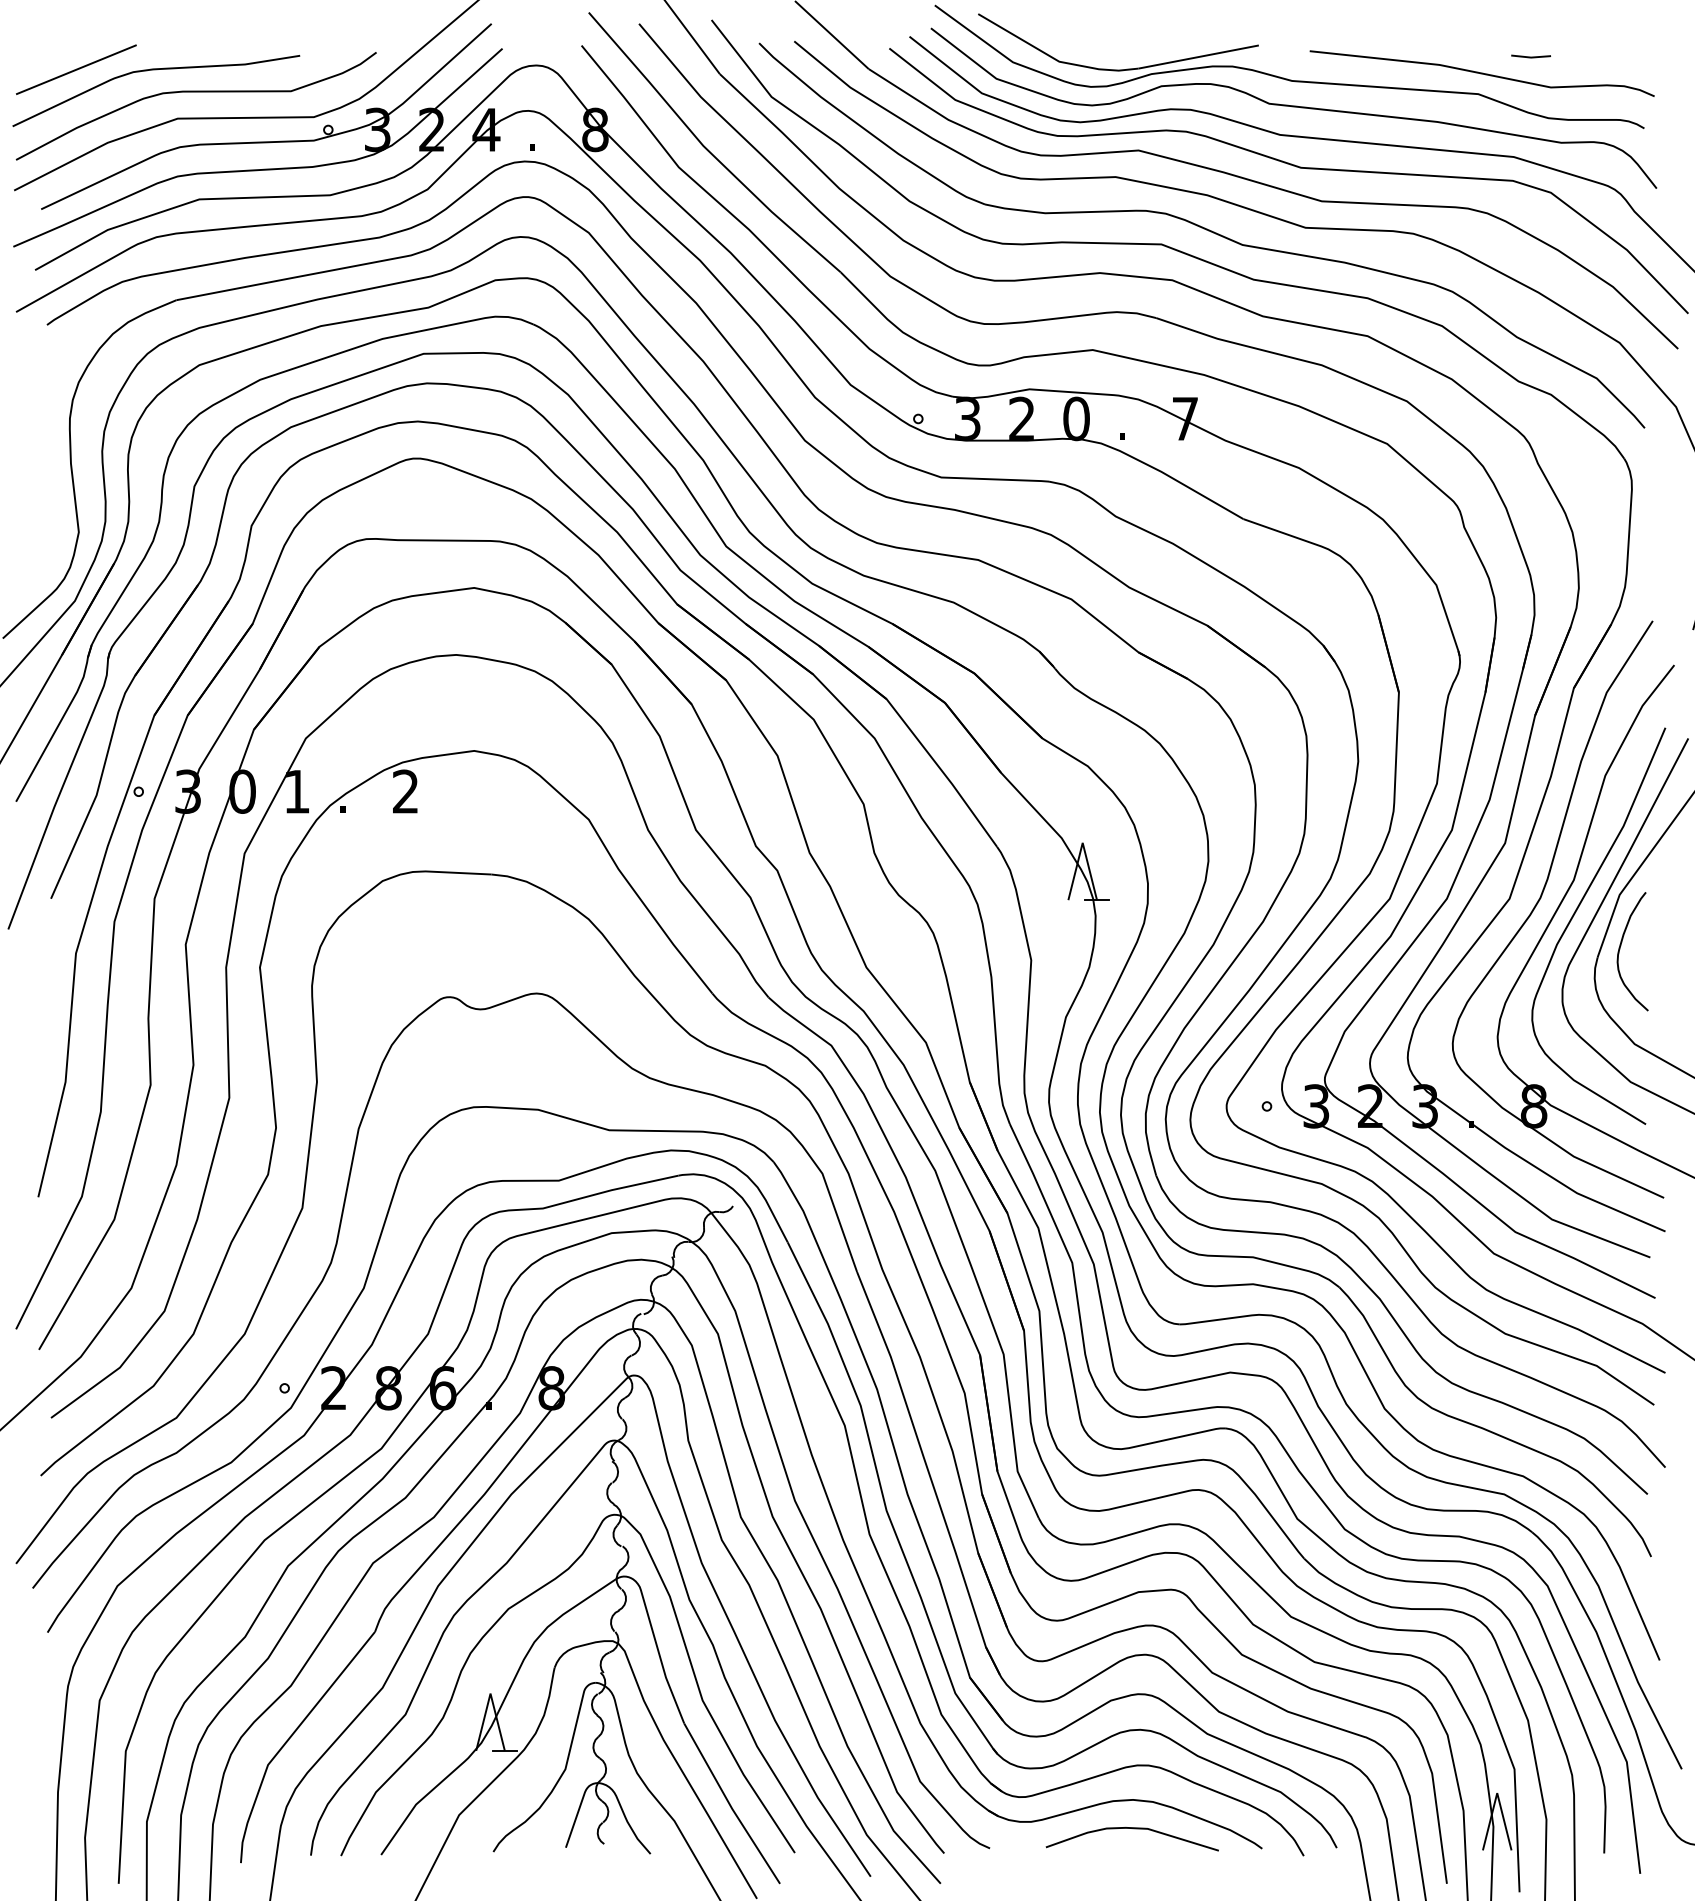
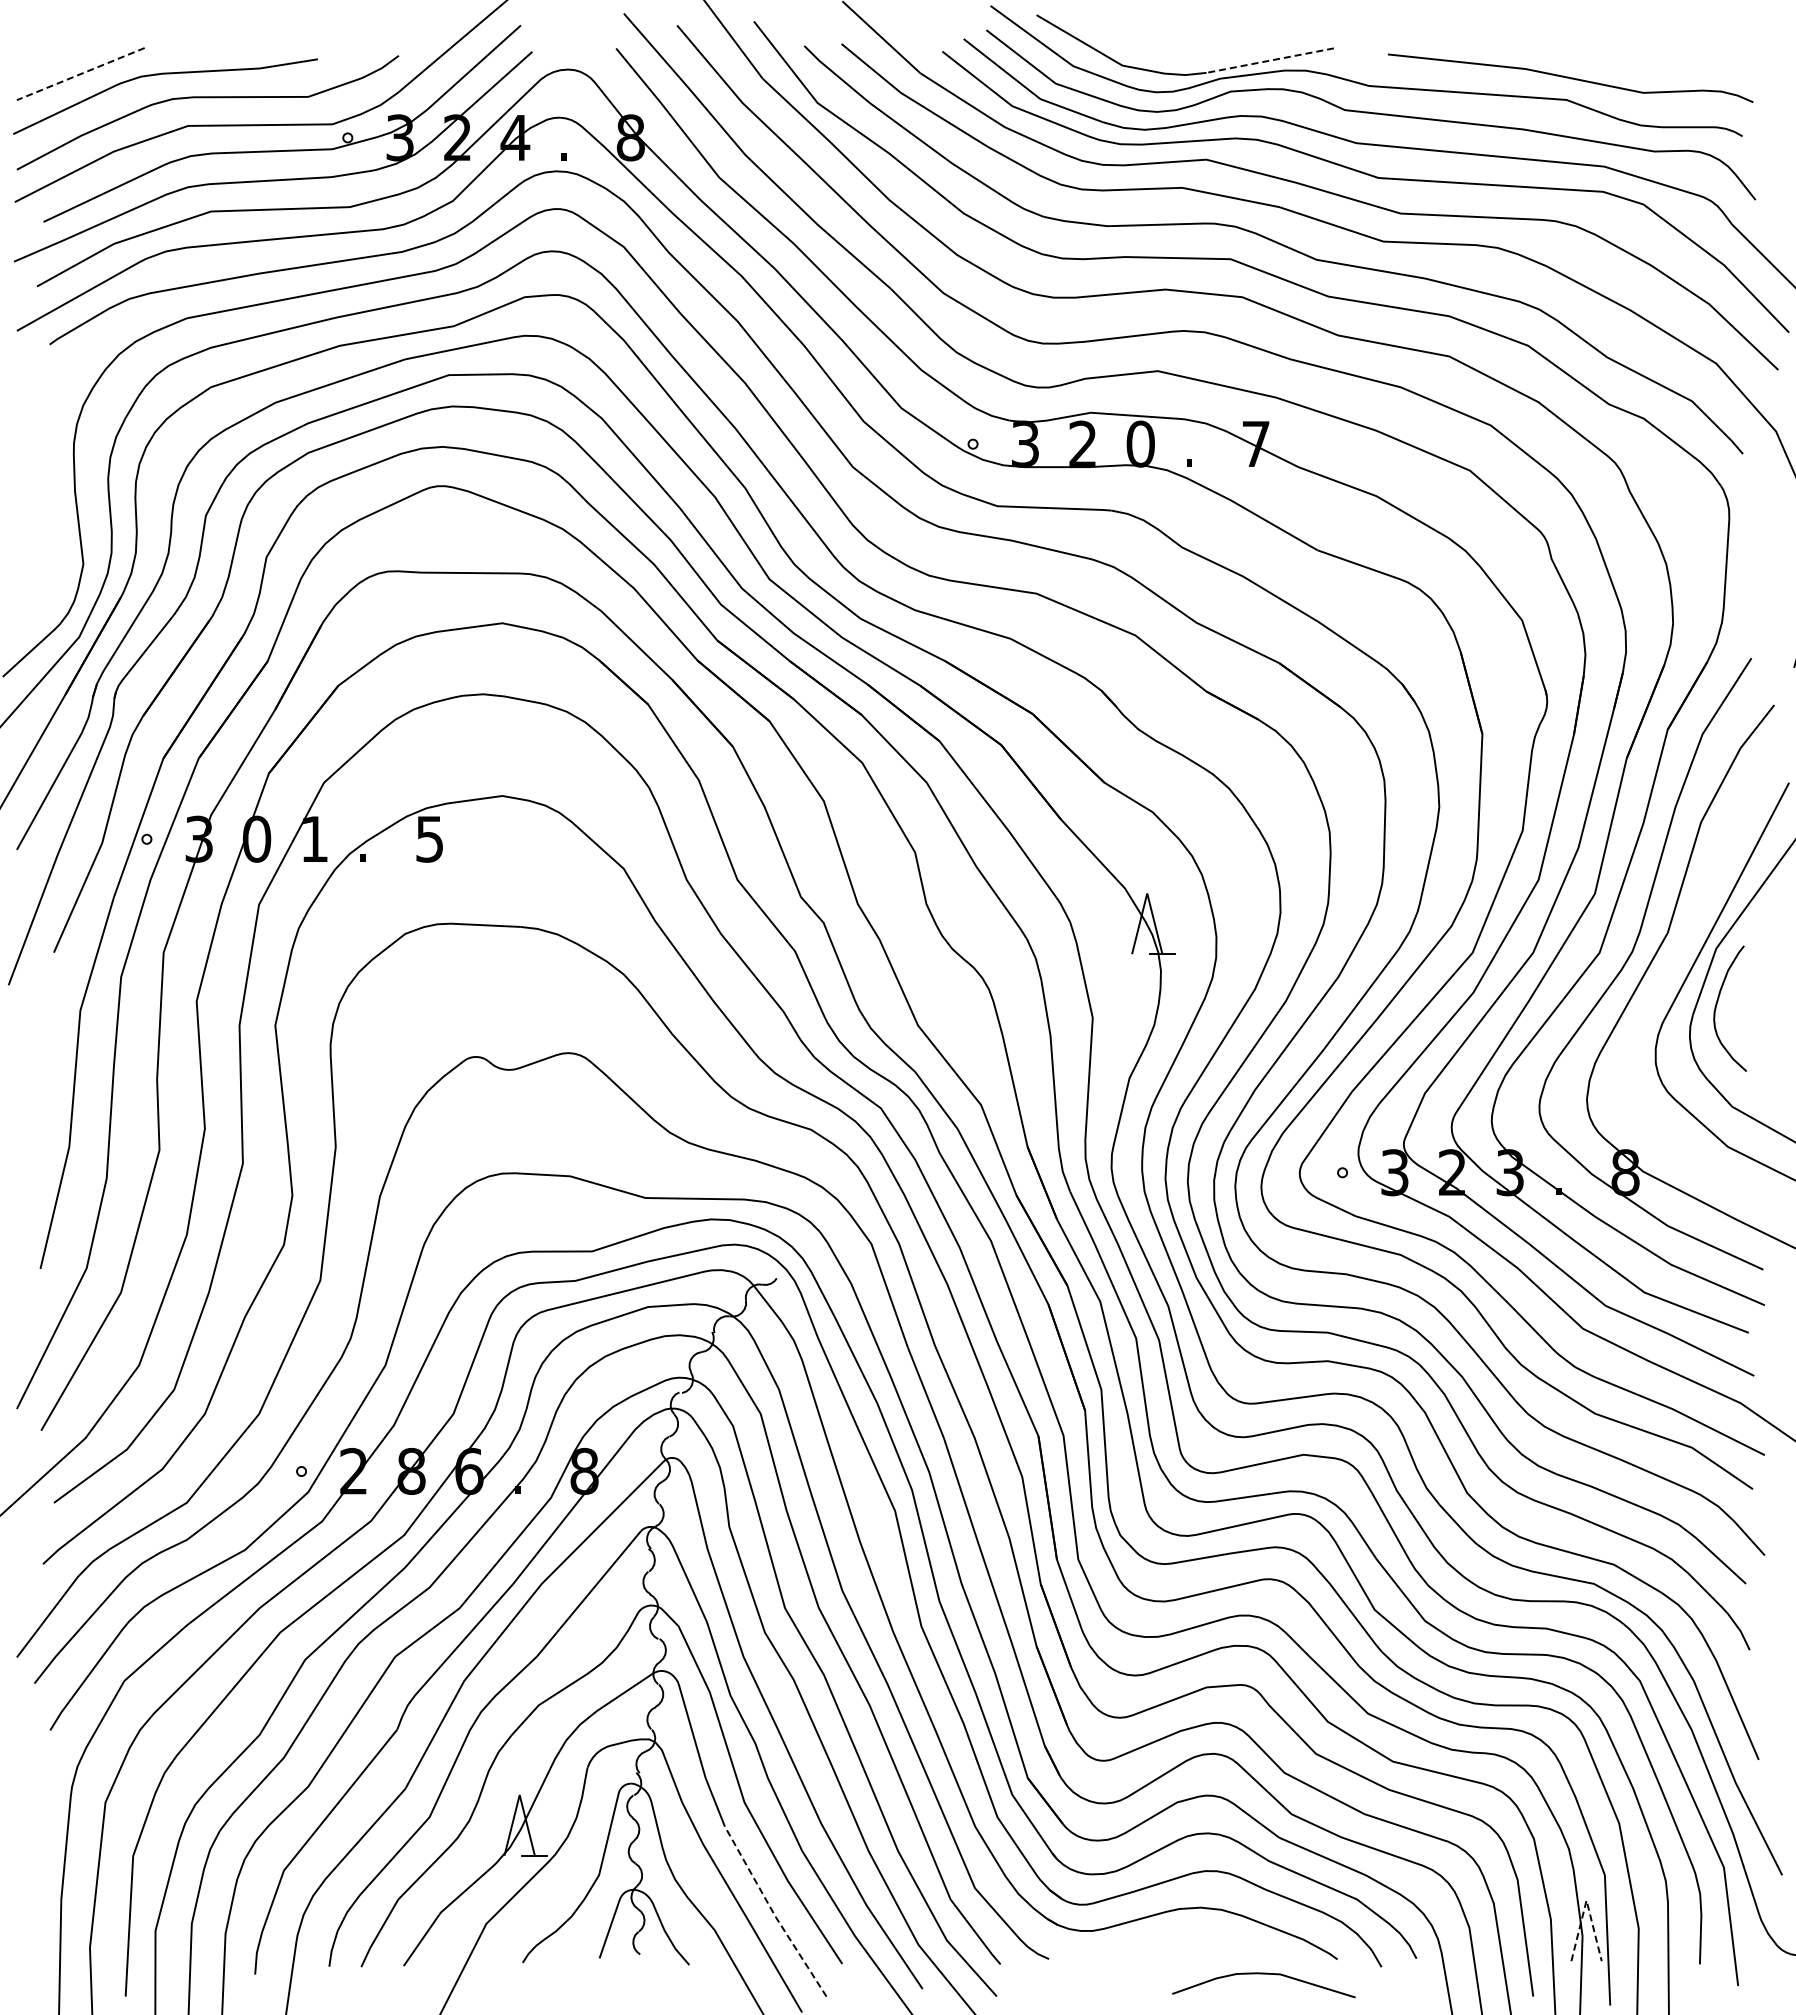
line: (1198, 56) -> (1270, 60), solid -> dashed
line: (1531, 56) -> (1622, 60), removed
line: (76, 70) -> (80, 74), solid -> dashed
text: (405, 791) -> (429, 838), 2 -> 5
curve: (1577, 910) -> (1671, 965), removed
line: (1497, 1793) -> (1586, 1900), solid -> dashed
line: (730, 1805) -> (773, 1913), solid -> dashed
curve: (1131, 1828) -> (1263, 1974), moved

